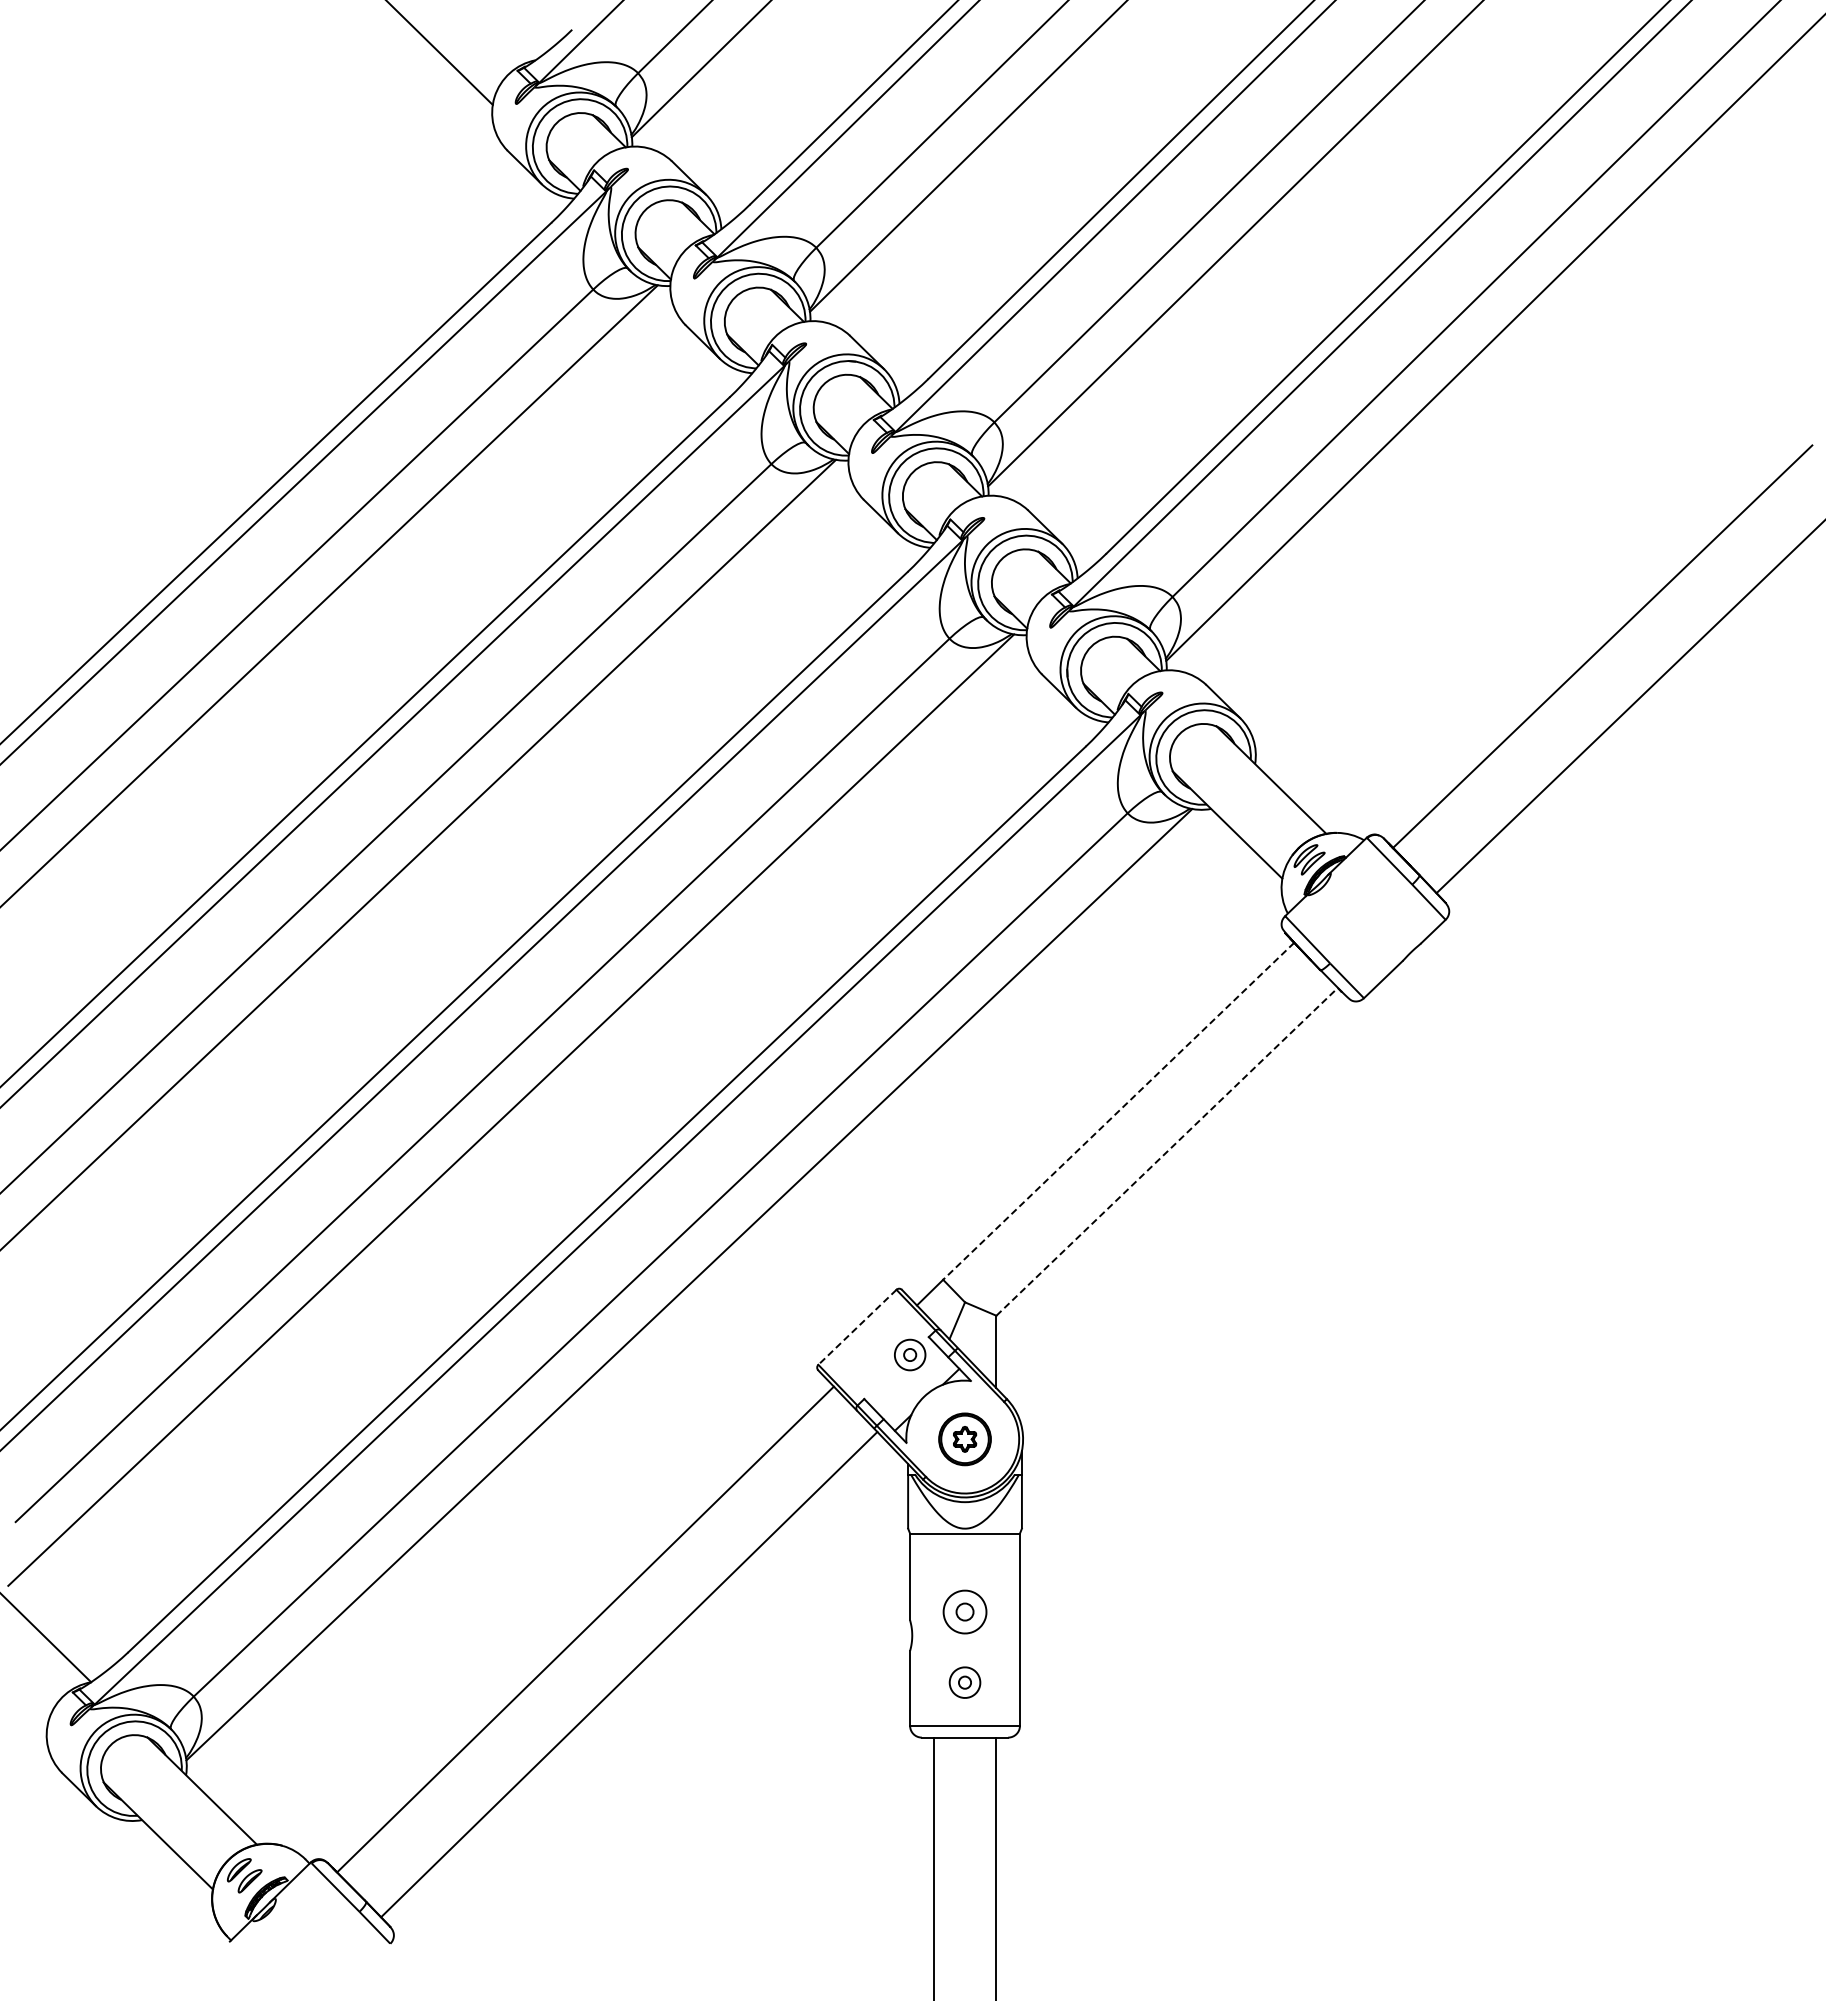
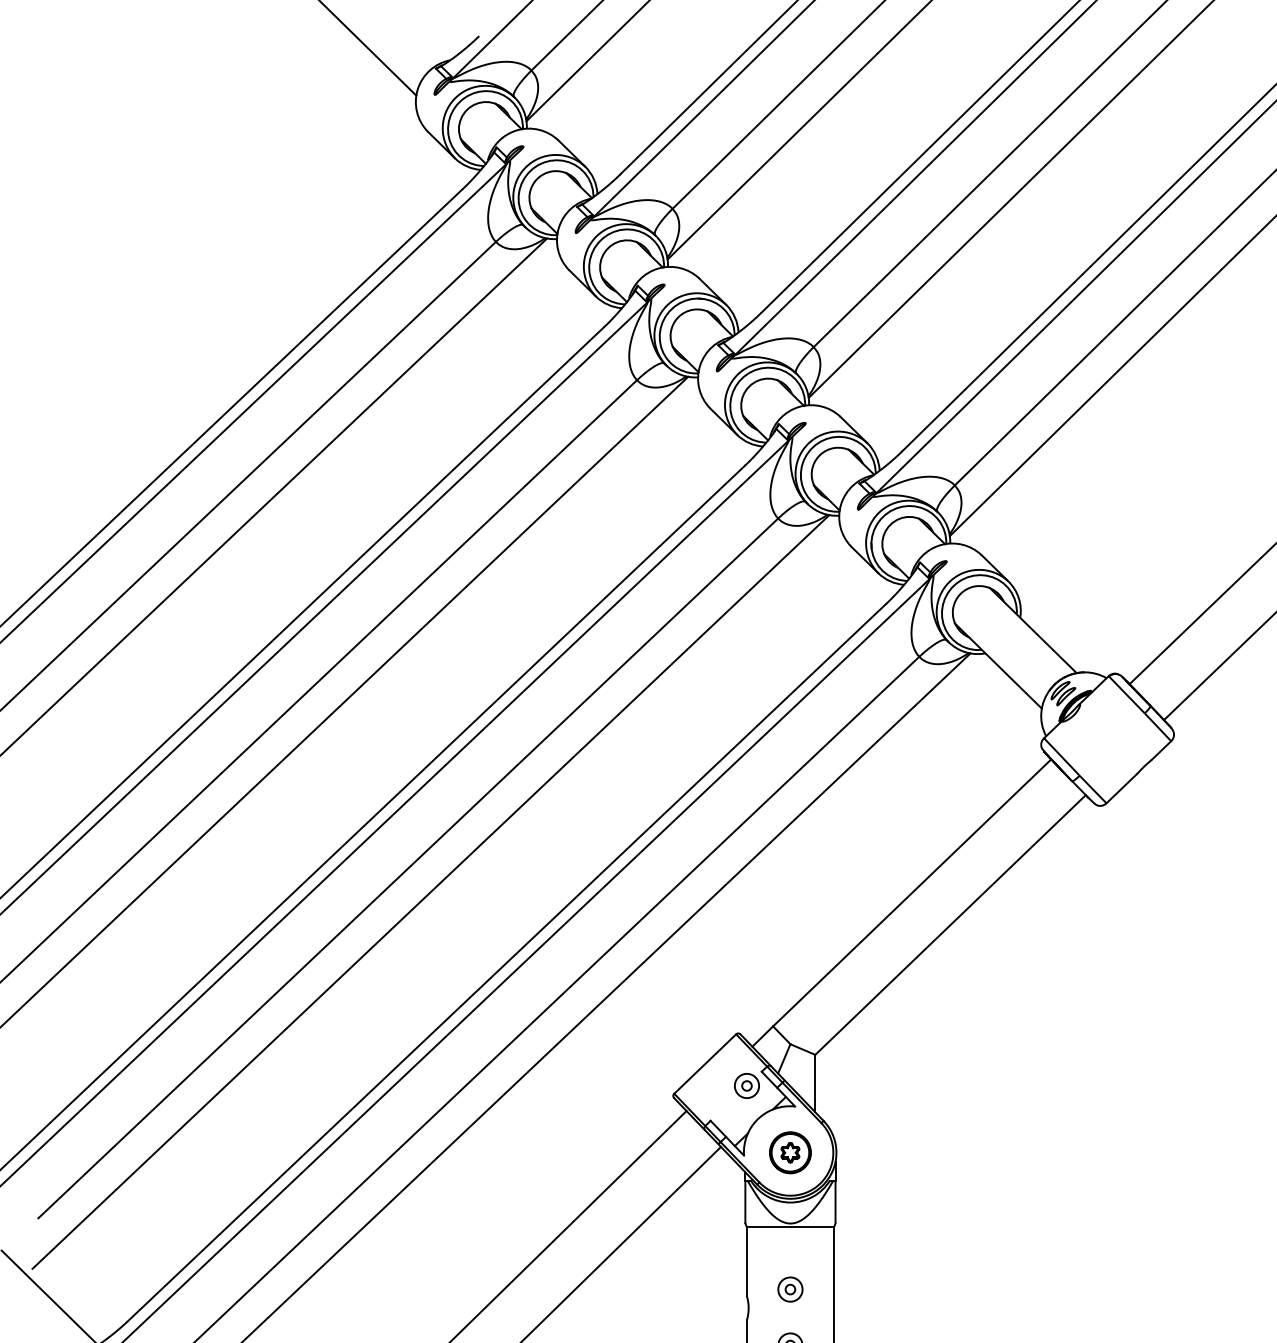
line: (1118, 1111) -> (912, 893), dashed -> solid
line: (1167, 1151) -> (950, 924), dashed -> solid
line: (857, 1327) -> (705, 1064), dashed -> solid
part: (964, 1611) -> (790, 1289), size x0.71

